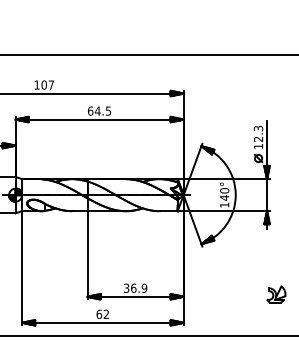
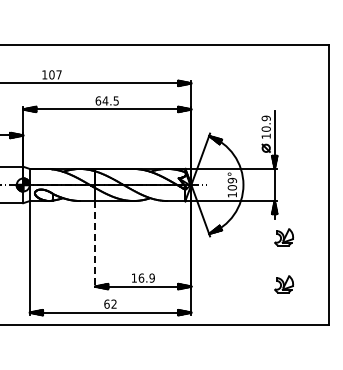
text: (257, 133) -> (265, 123), 12.3 -> 10.9
text: (223, 194) -> (231, 184), 140° -> 109°
part: (276, 247) -> (284, 237), added
line: (87, 255) -> (95, 245), solid -> dashed
text: (125, 287) -> (133, 277), 36.9 -> 16.9

